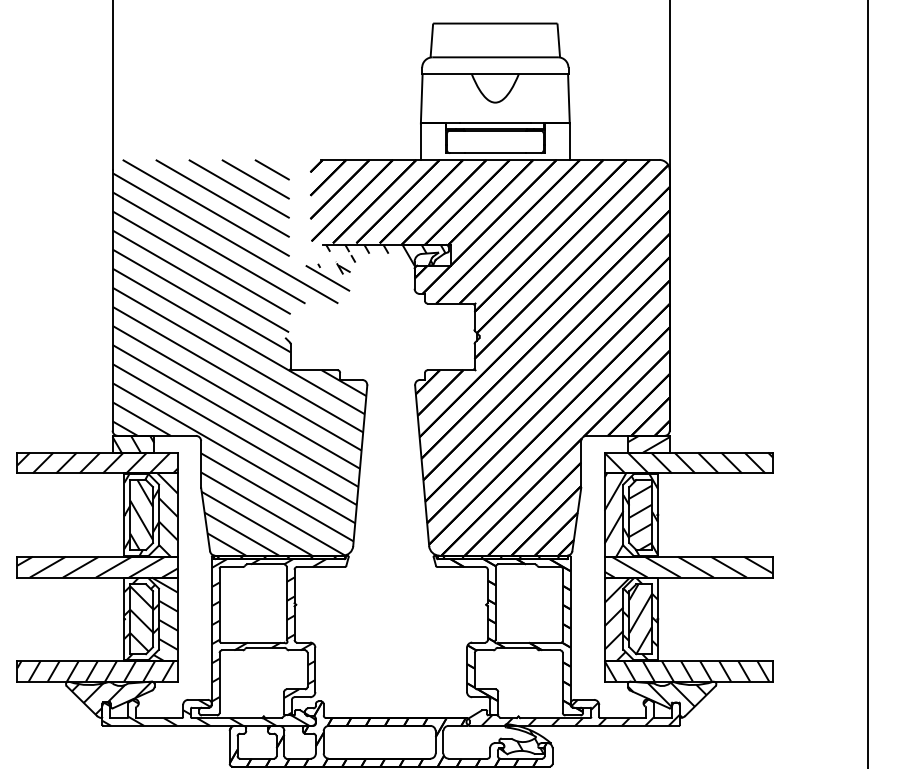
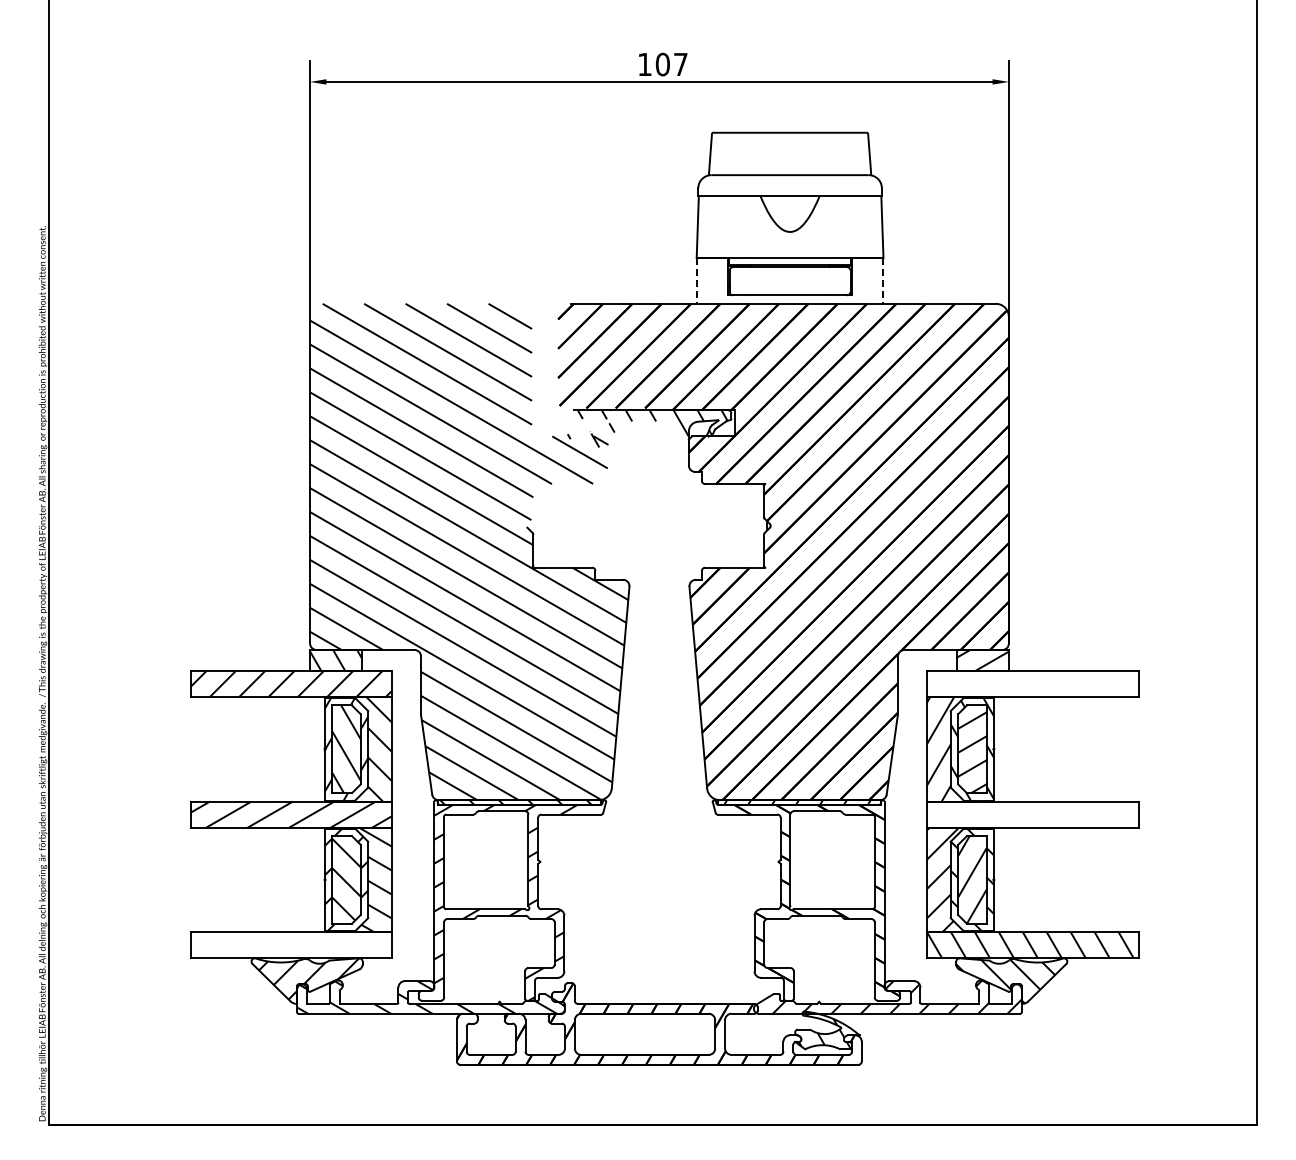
line: (420, 141) -> (696, 280), solid -> dashed
line: (569, 141) -> (883, 280), solid -> dashed
hatch: (688, 462) -> (1032, 683), removed
hatch: (688, 567) -> (1032, 814), removed
hatch: (95, 671) -> (288, 945), removed

